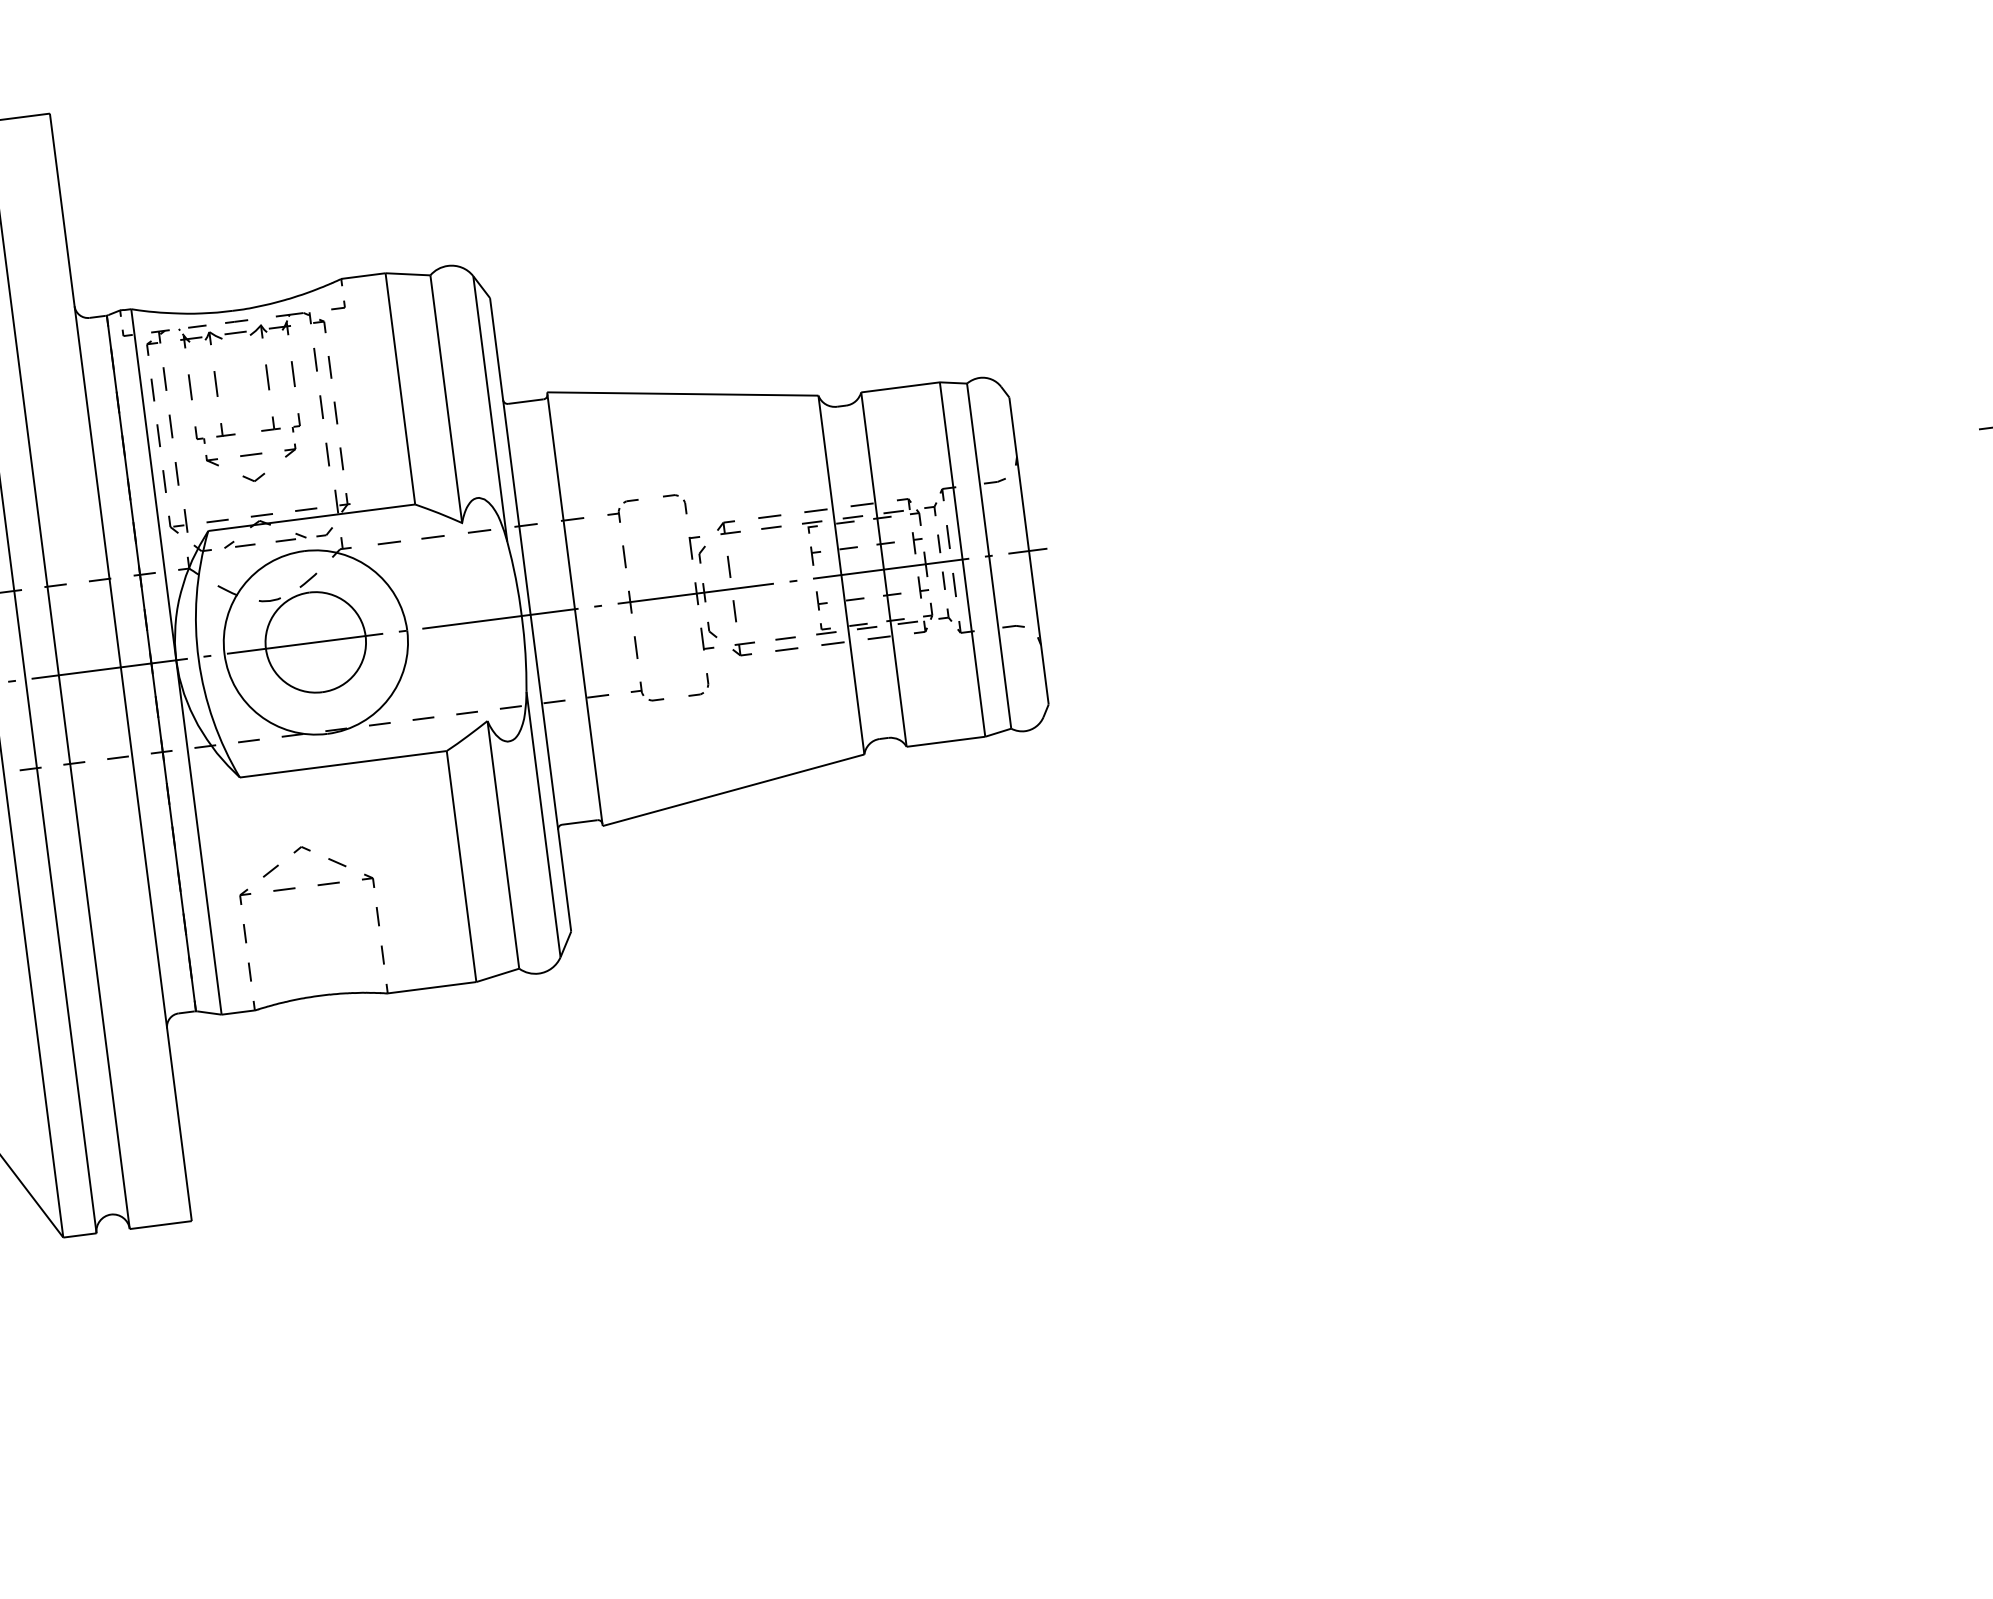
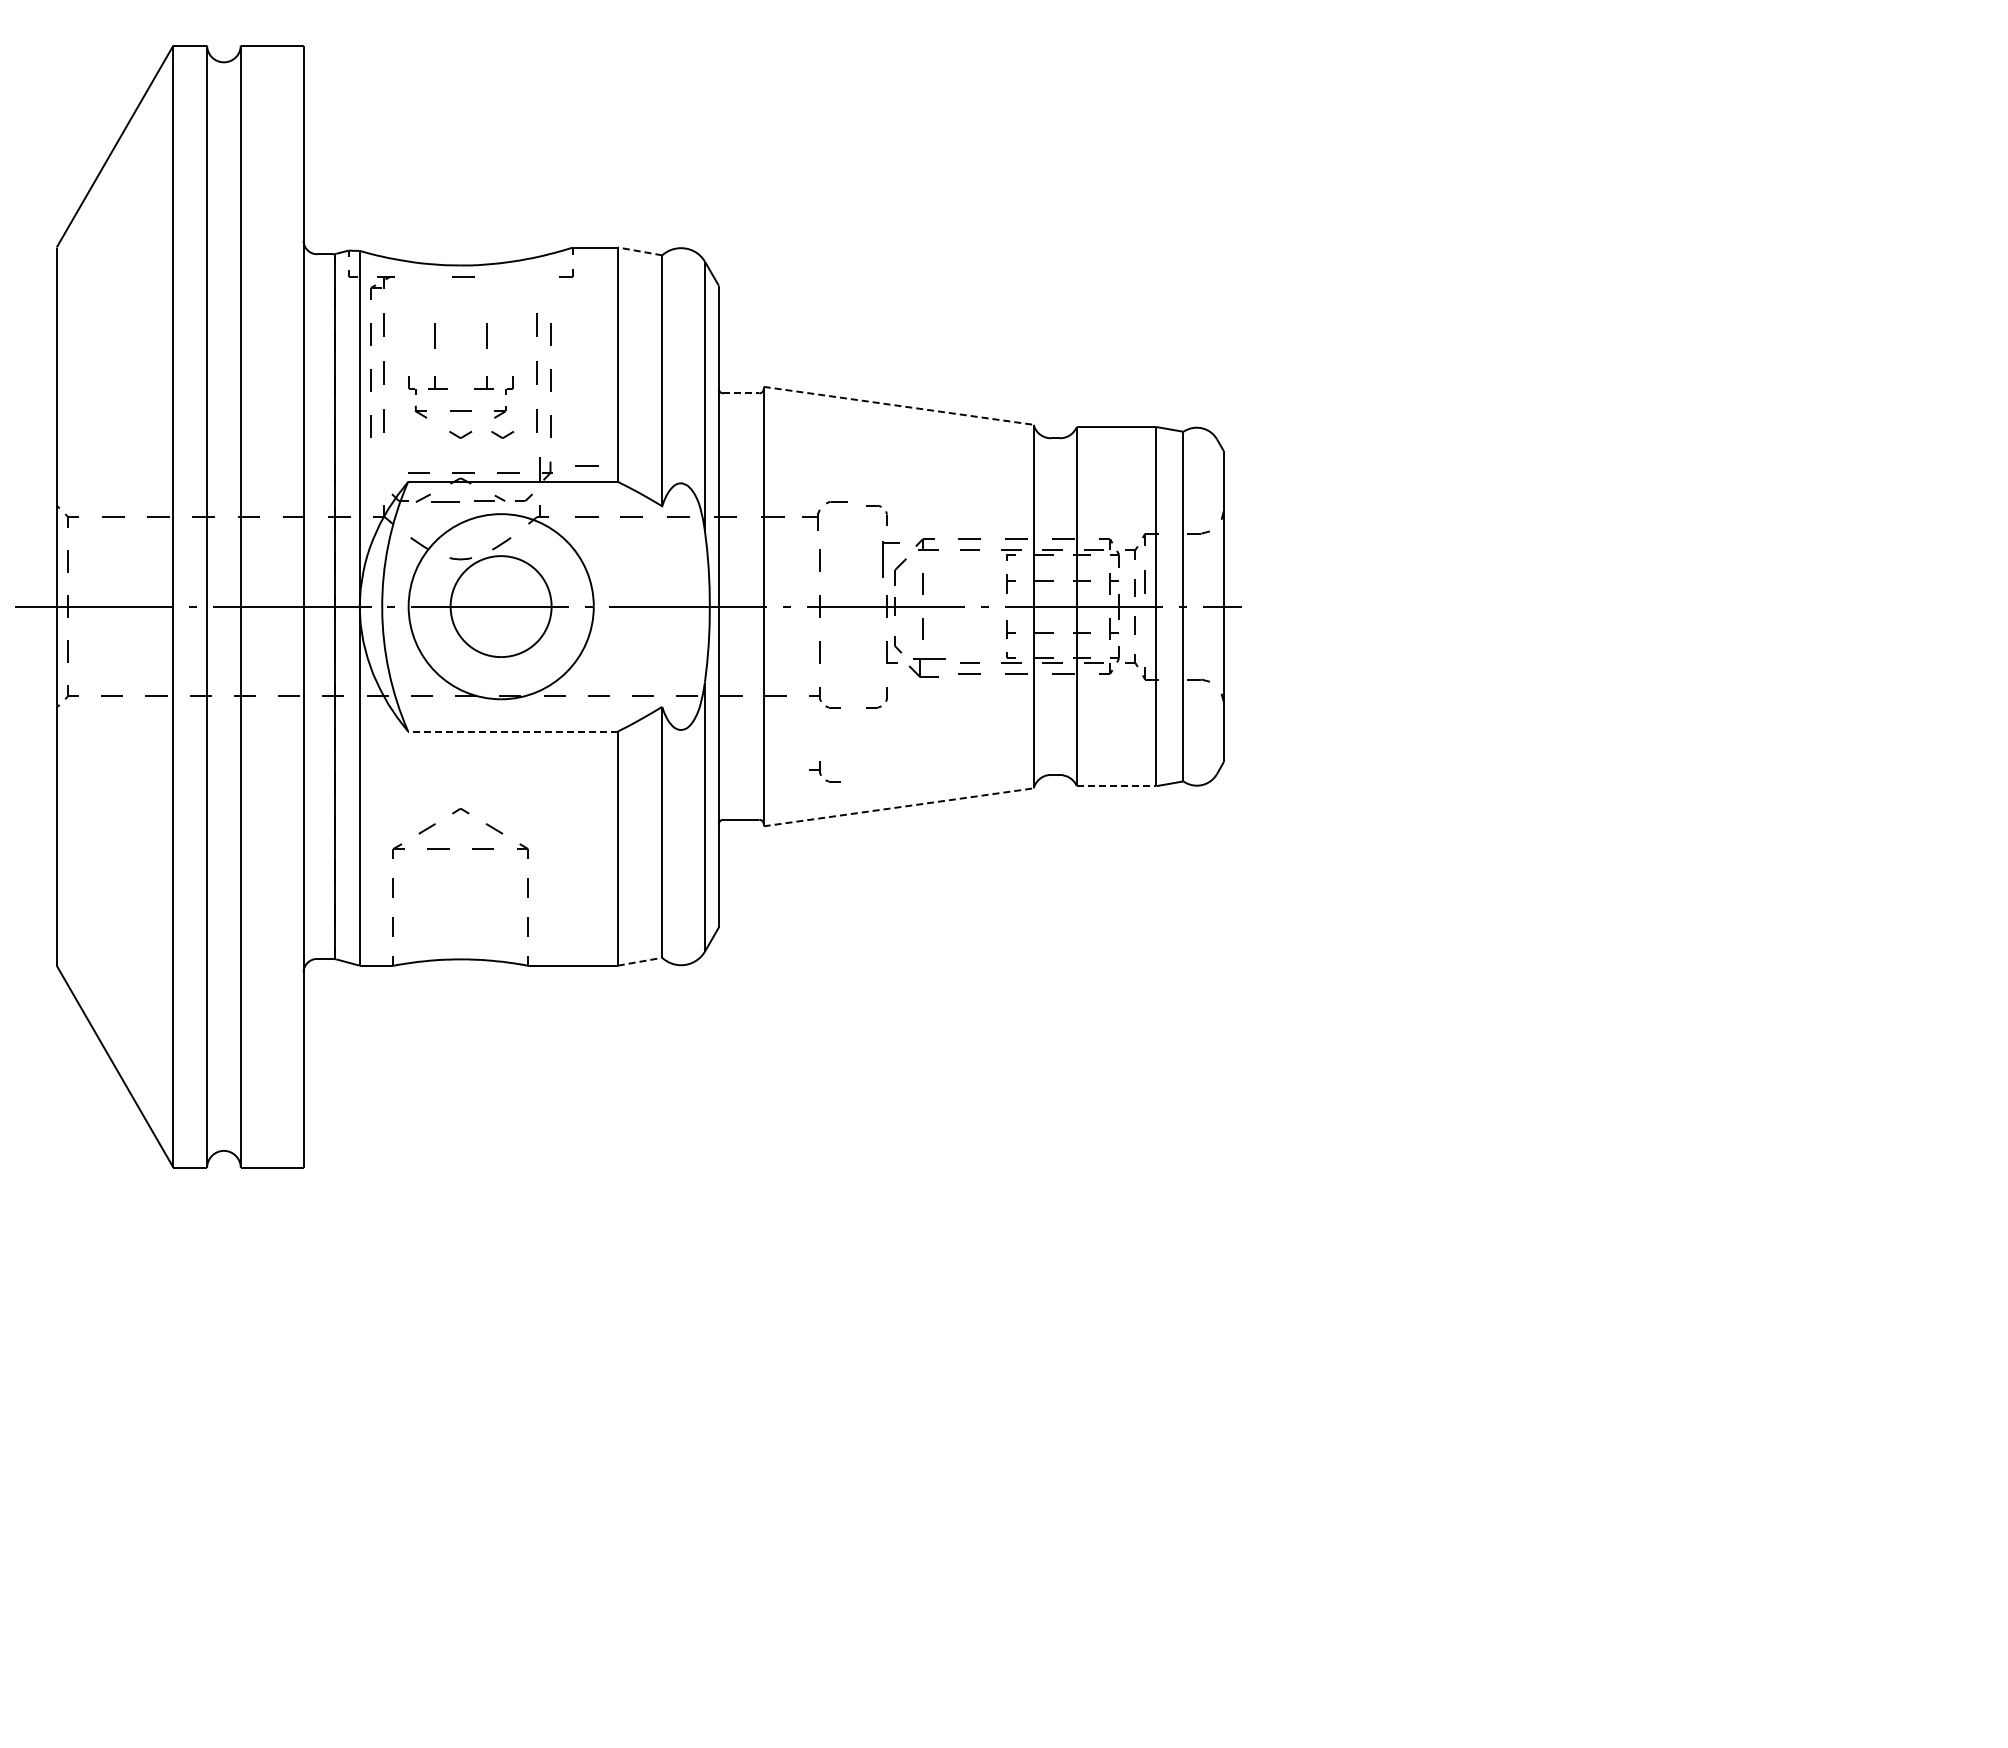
line: (408, 274) -> (640, 251), solid -> dashed
part: (252, 330) -> (477, 287), removed
line: (292, 373) -> (512, 335), removed
line: (190, 386) -> (408, 335), removed
line: (683, 393) -> (899, 405), solid -> dashed
line: (526, 401) -> (741, 393), solid -> dashed
part: (295, 472) -> (502, 434), added
line: (382, 492) -> (586, 465), added
part: (623, 511) -> (824, 515), size x1.4
part: (177, 521) -> (378, 468), removed
part: (239, 543) -> (437, 498), size x1.4
part: (697, 549) -> (893, 562), size x1.6
line: (953, 584) -> (1144, 630), removed
part: (743, 649) -> (926, 668), size x1.6
line: (945, 742) -> (1116, 786), solid -> dashed
line: (343, 764) -> (513, 731), solid -> dashed
part: (655, 764) -> (824, 771), added
line: (734, 790) -> (899, 807), solid -> dashed
line: (498, 975) -> (640, 961), solid -> dashed

